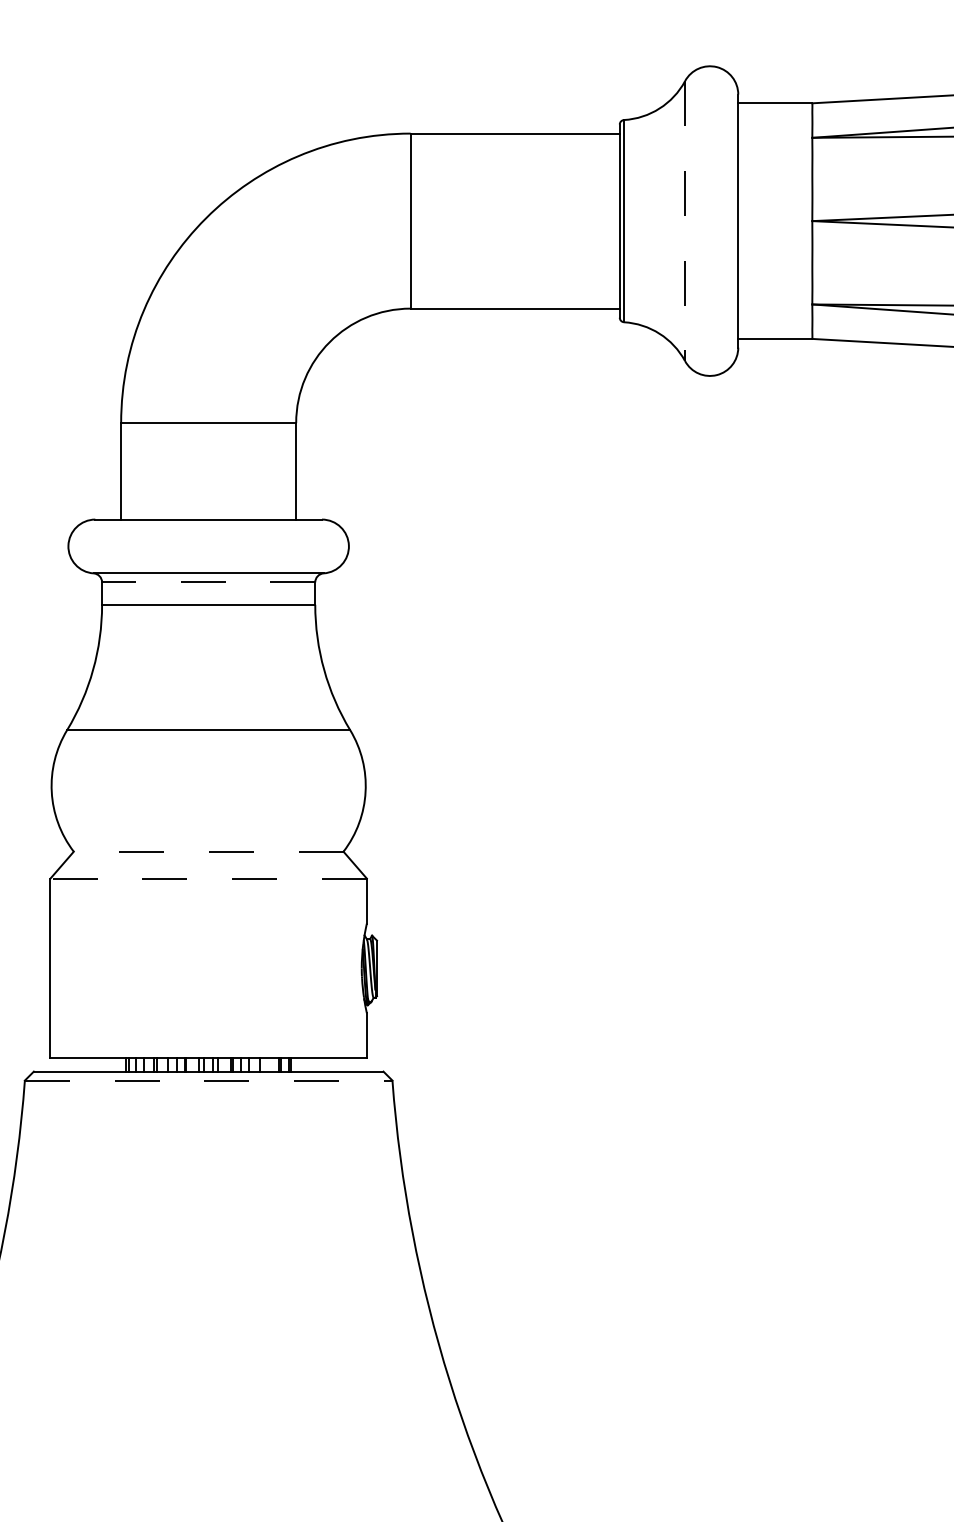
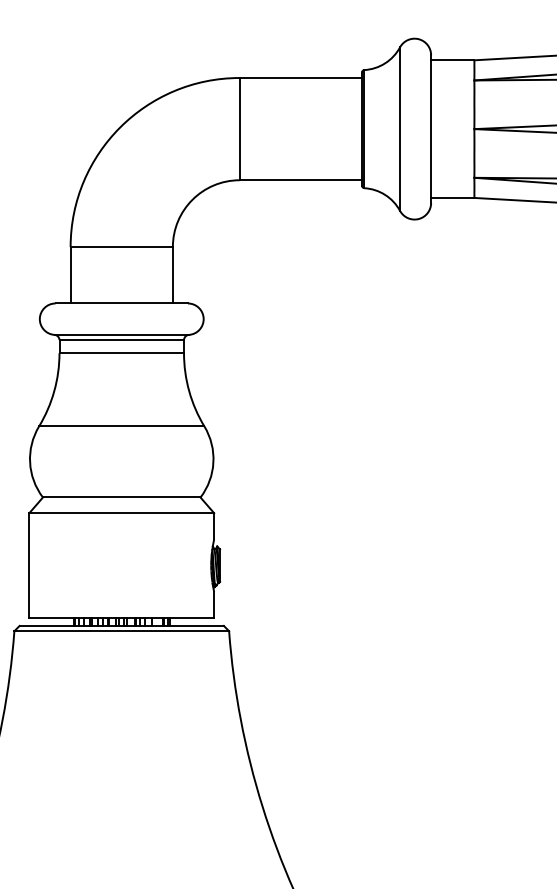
line: (685, 221) -> (400, 129), dashed -> solid
line: (208, 582) -> (121, 340), dashed -> solid
line: (208, 851) -> (121, 497), dashed -> solid
line: (208, 879) -> (121, 513), dashed -> solid
line: (209, 1081) -> (122, 631), dashed -> solid

